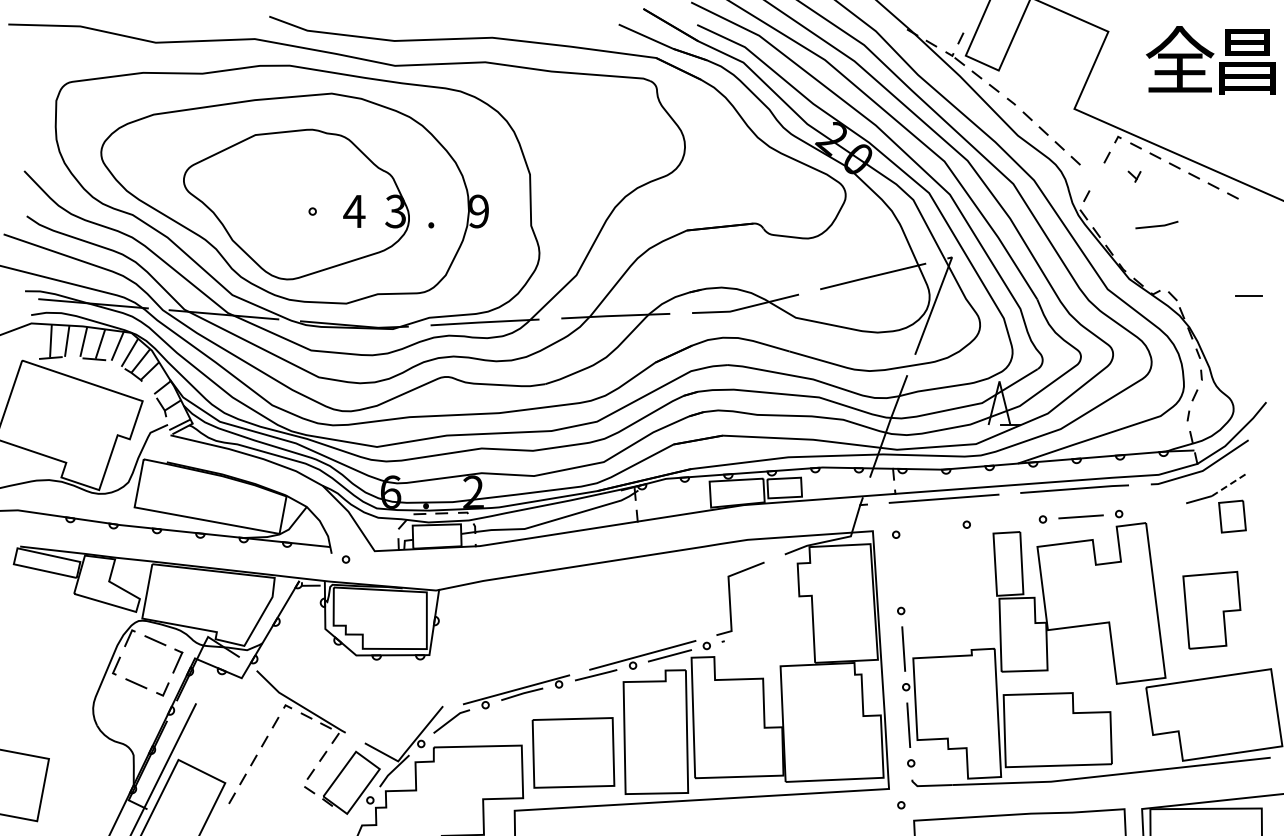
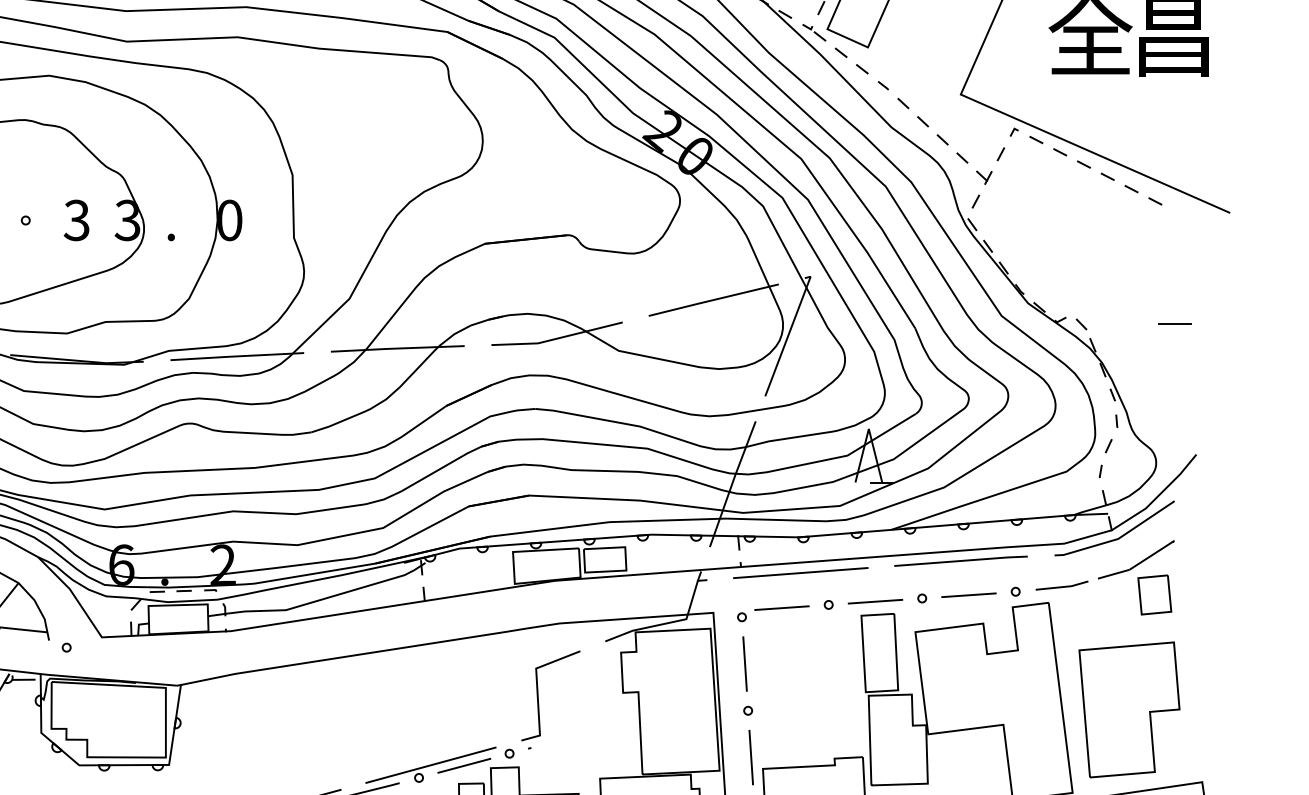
part: (1134, 176) -> (984, 177), moved
text: (354, 211) -> (77, 220), 4 -> 3
text: (479, 211) -> (230, 220), 9 -> 0
line: (1156, 225) -> (1061, 586), moved
line: (1231, 483) -> (1153, 554), dashed -> solid
line: (1004, 521) -> (874, 600), added
line: (928, 526) -> (781, 607), added
line: (898, 572) -> (744, 663), added
part: (1211, 610) -> (1129, 710), size x1.43

